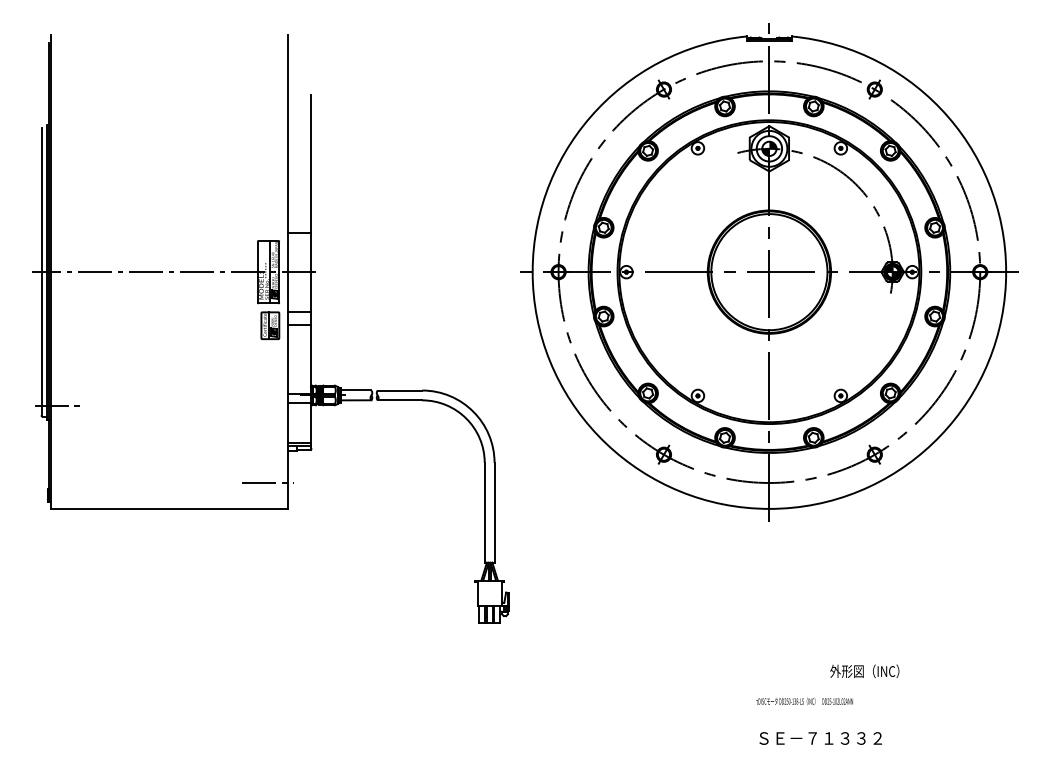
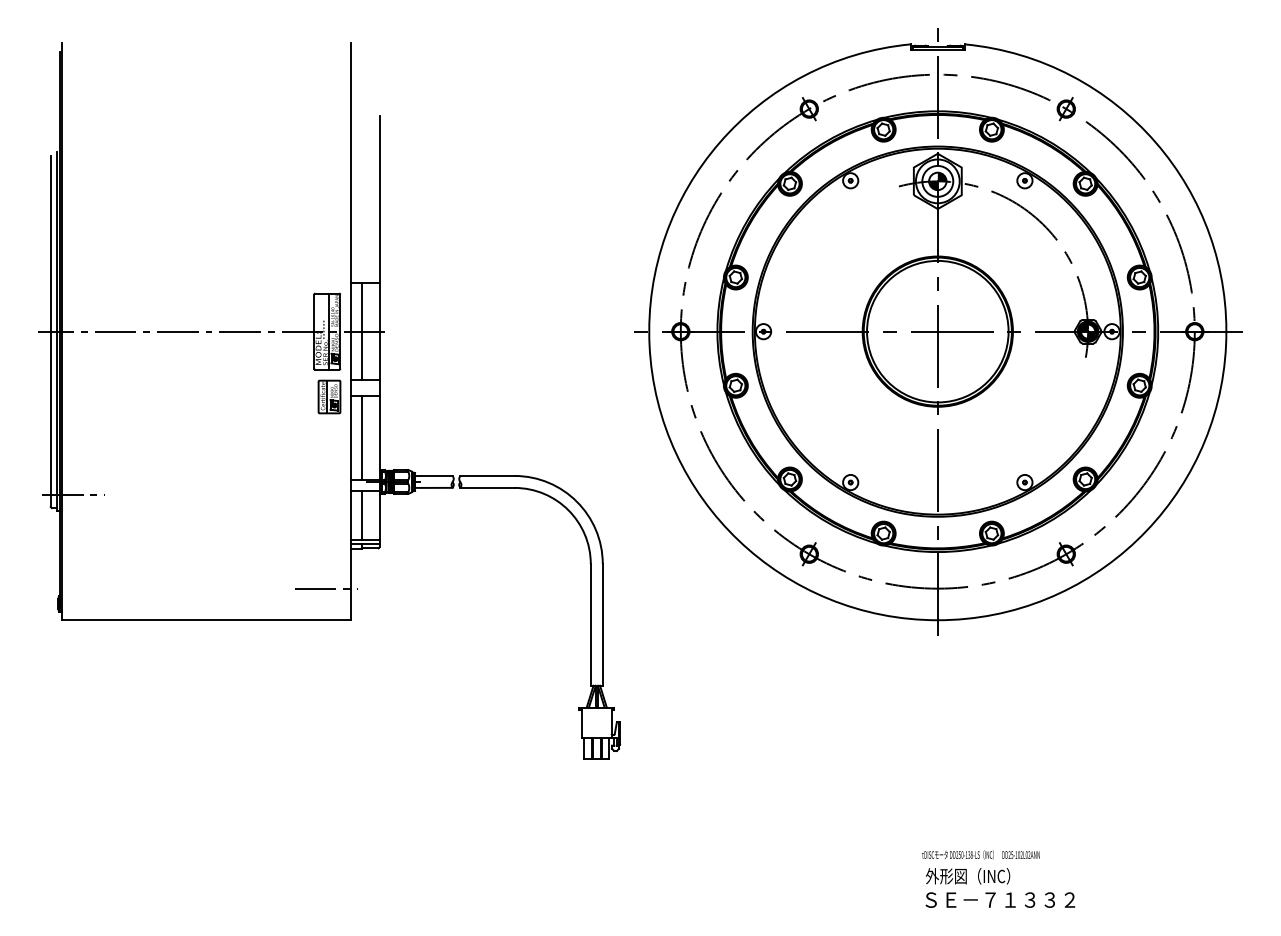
line: (297, 272) -> (362, 331), added
line: (297, 358) -> (362, 437), added
line: (297, 422) -> (362, 515), added
text: (865, 671) -> (968, 876), moved

